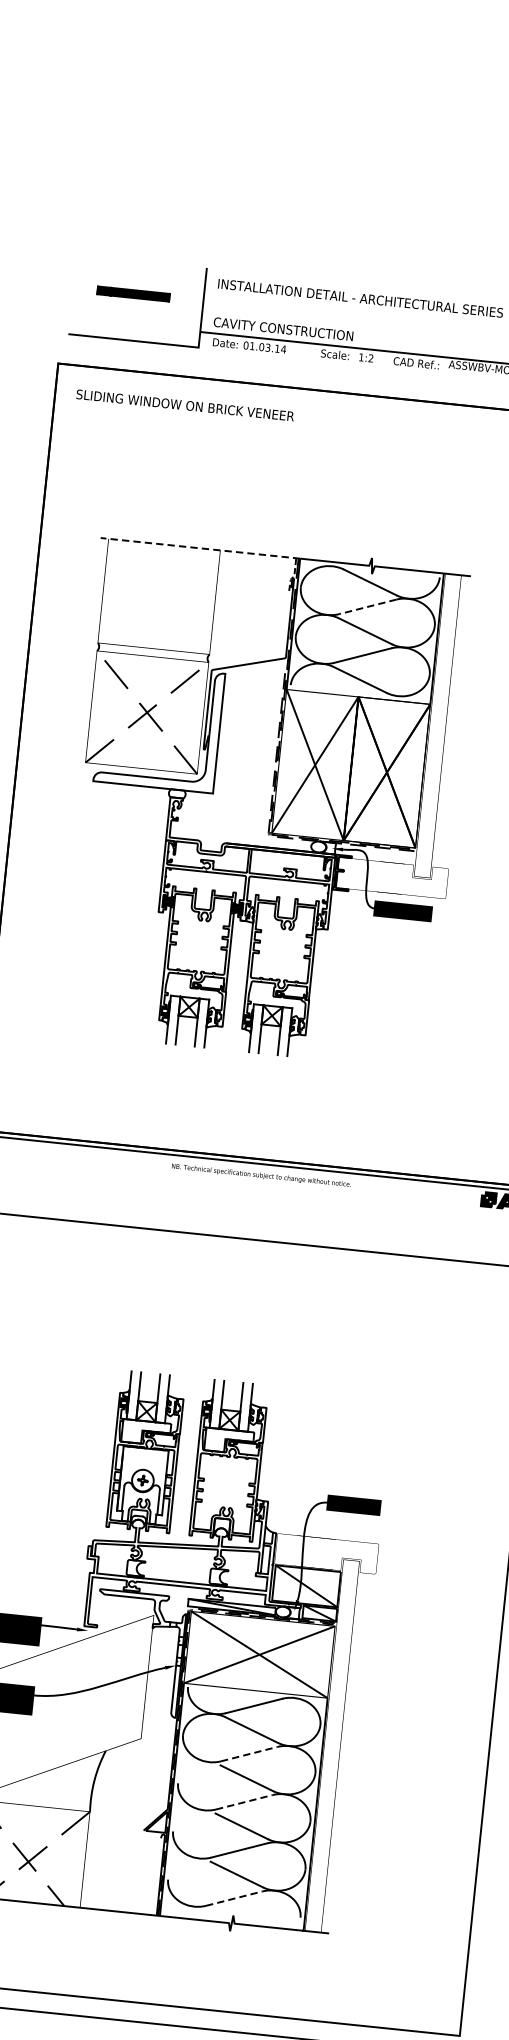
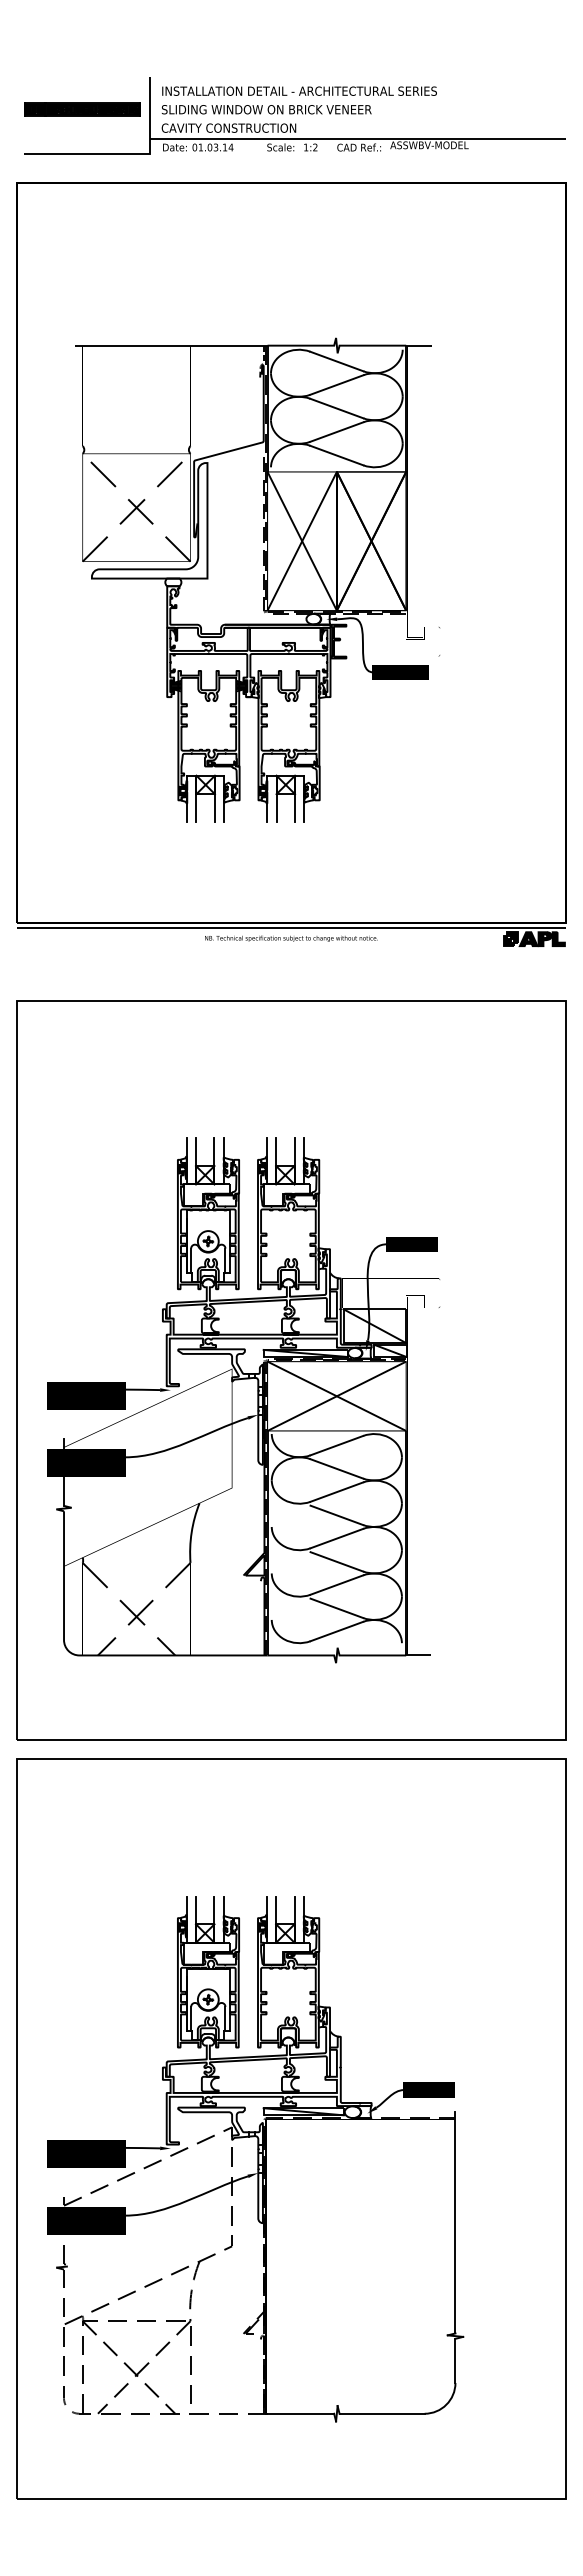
part: (133, 294) -> (82, 109), size x1.67
text: (185, 405) -> (266, 109), moved
line: (199, 548) -> (170, 345), dashed -> solid
line: (367, 607) -> (336, 385), dashed -> solid
line: (250, 1753) -> (337, 1491), dashed -> solid
line: (244, 1802) -> (337, 1538), dashed -> solid
line: (235, 1898) -> (337, 1631), dashed -> solid

